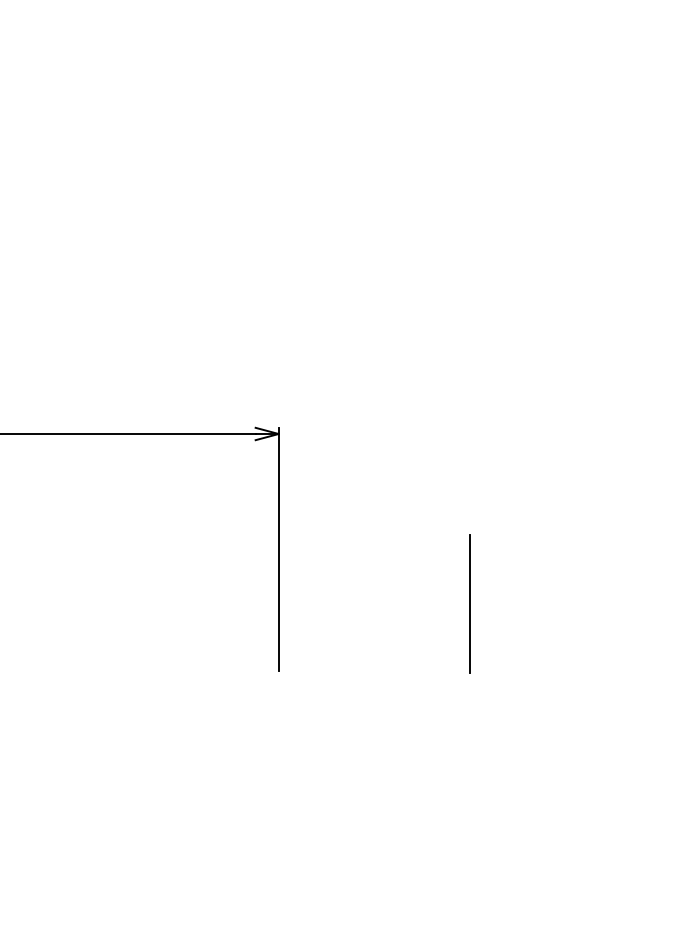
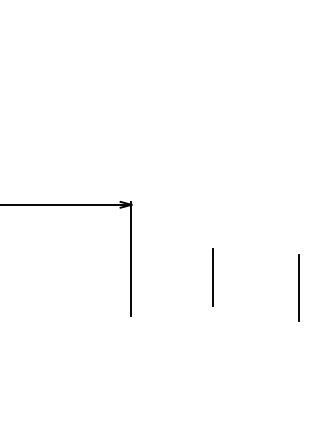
line: (452, 588) -> (213, 277), added
line: (469, 602) -> (298, 287), moved

